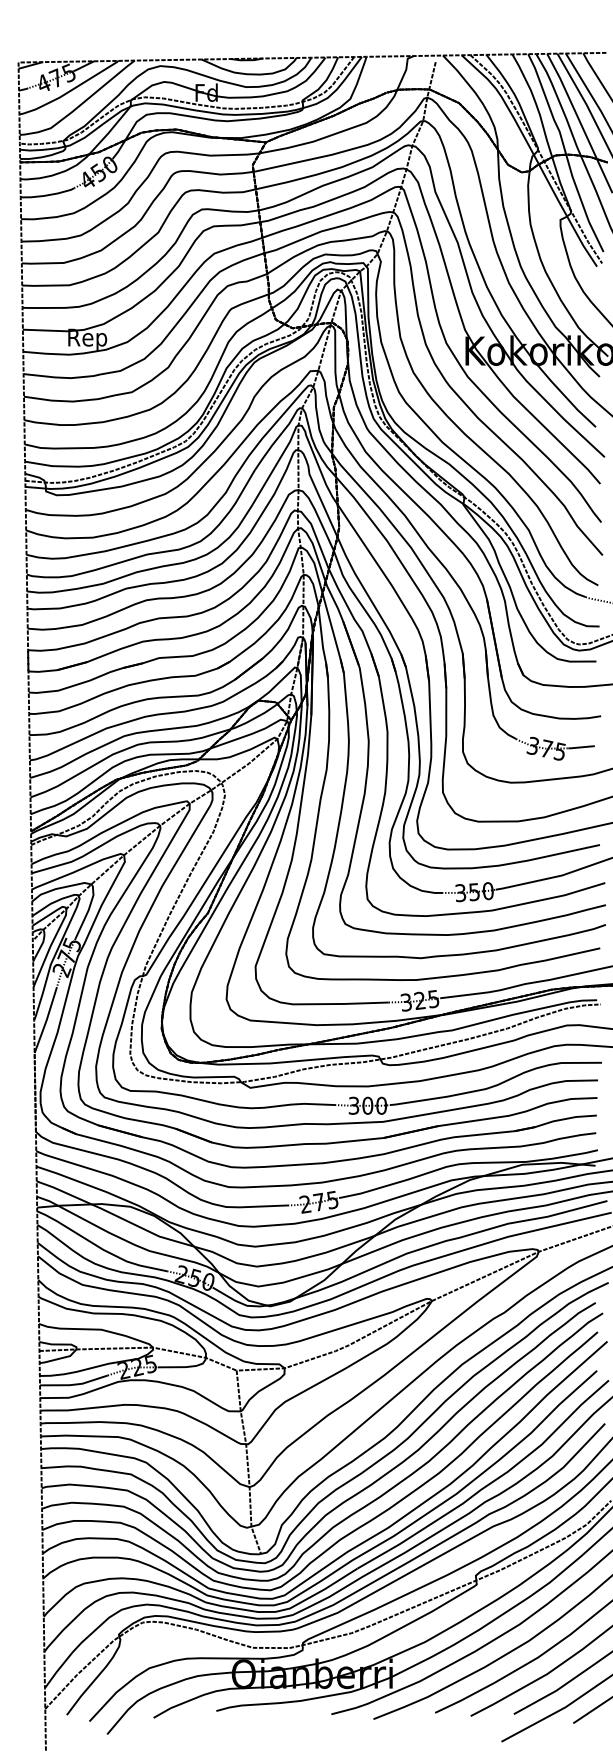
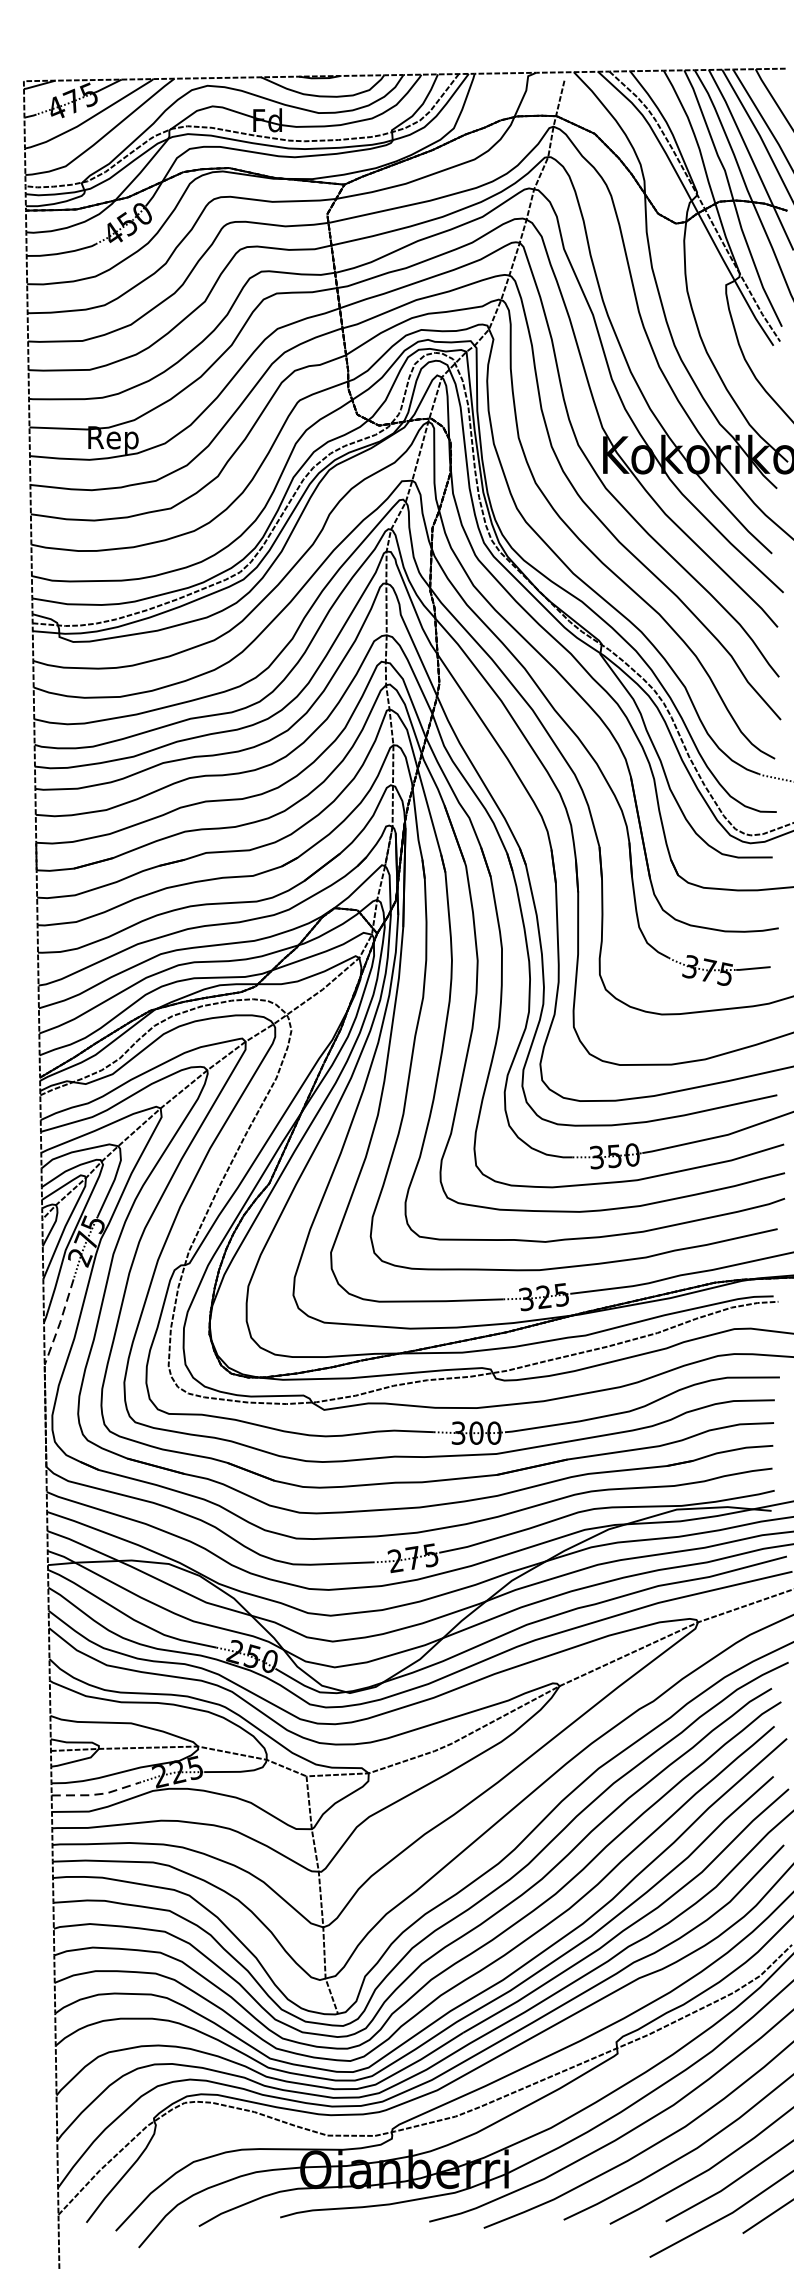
line: (46, 1020) -> (60, 1322), solid -> dashed
line: (74, 1384) -> (96, 1794), solid -> dashed

